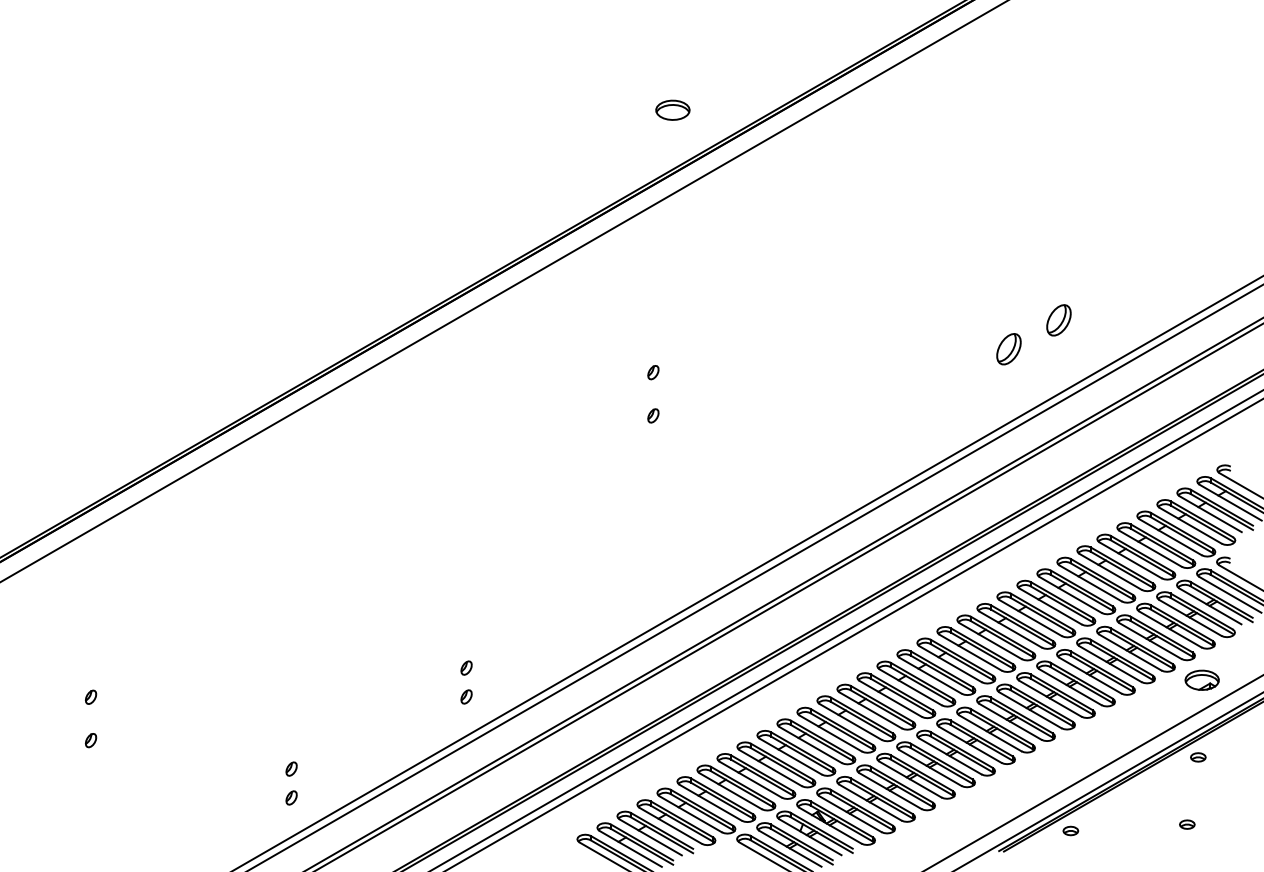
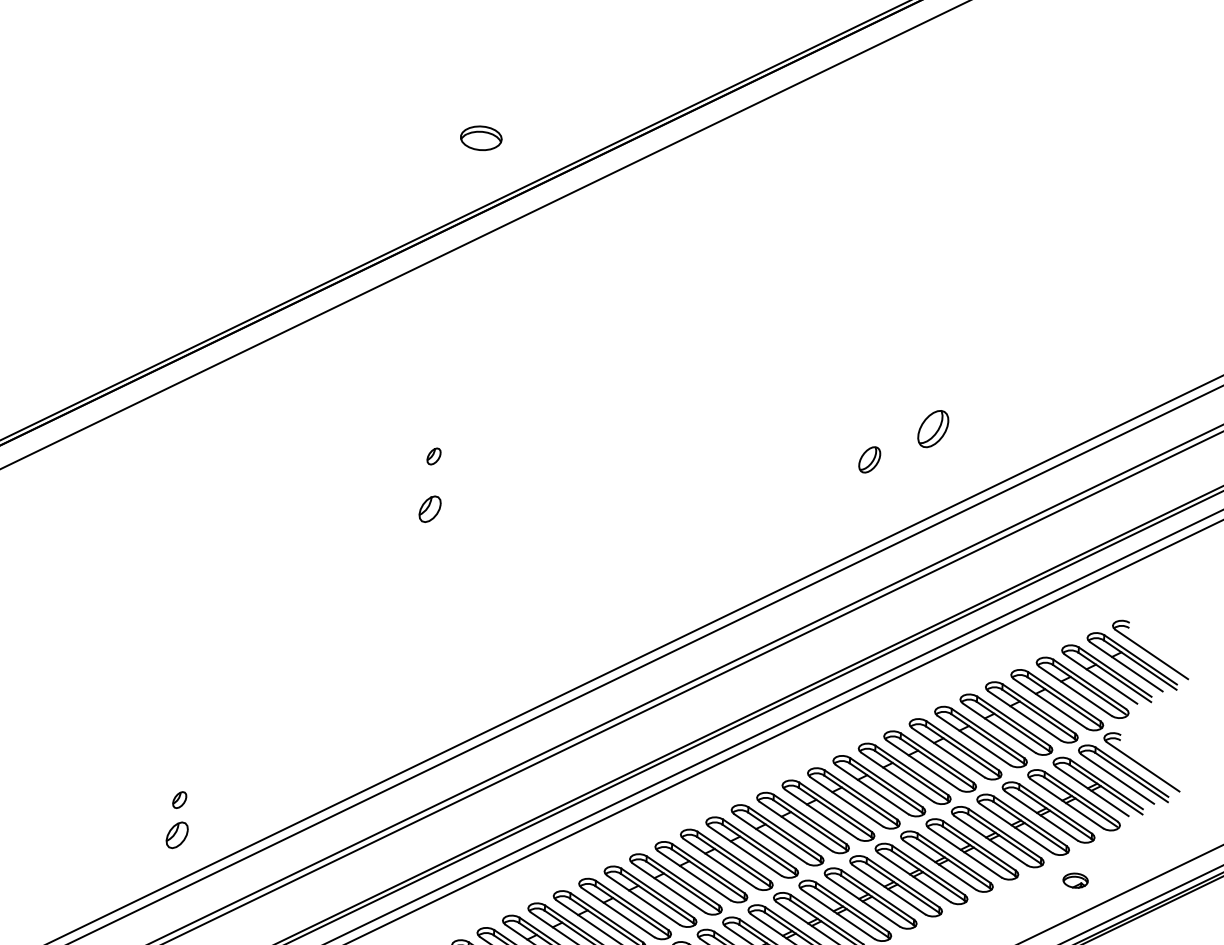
part: (1008, 349) -> (869, 460), size x0.7
part: (653, 415) -> (430, 508), size x1.6
part: (1201, 679) -> (1074, 879), size x0.6
part: (466, 696) -> (177, 834), size x1.6

